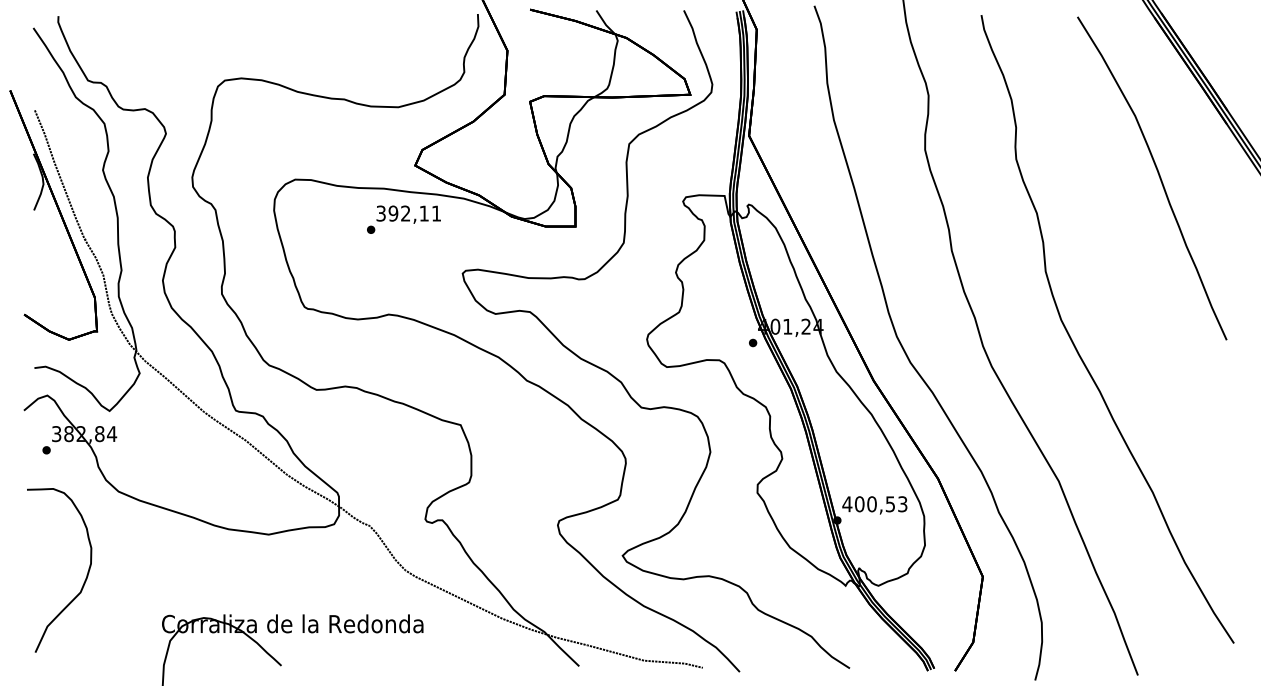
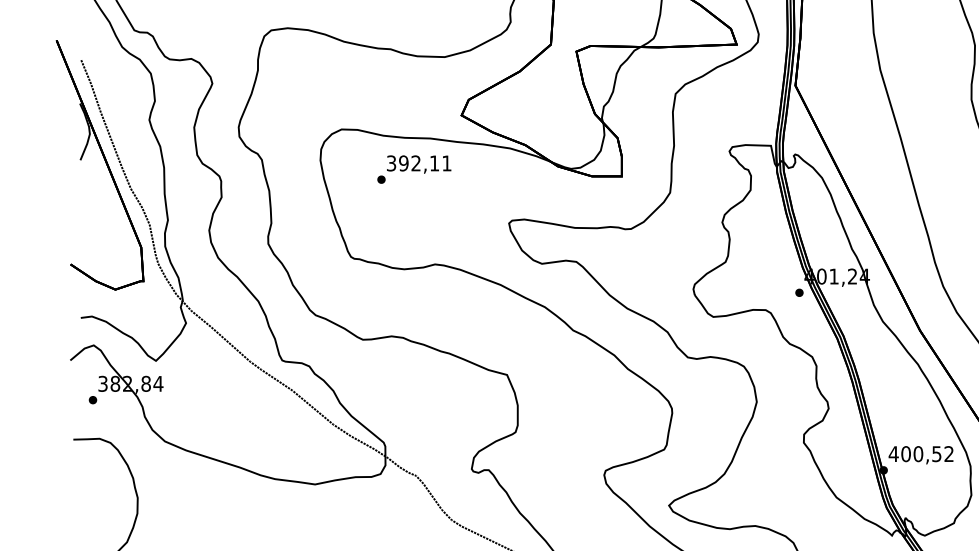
text: (403, 219) -> (413, 169), moved
text: (902, 504) -> (948, 454), 400,53 -> 400,52

